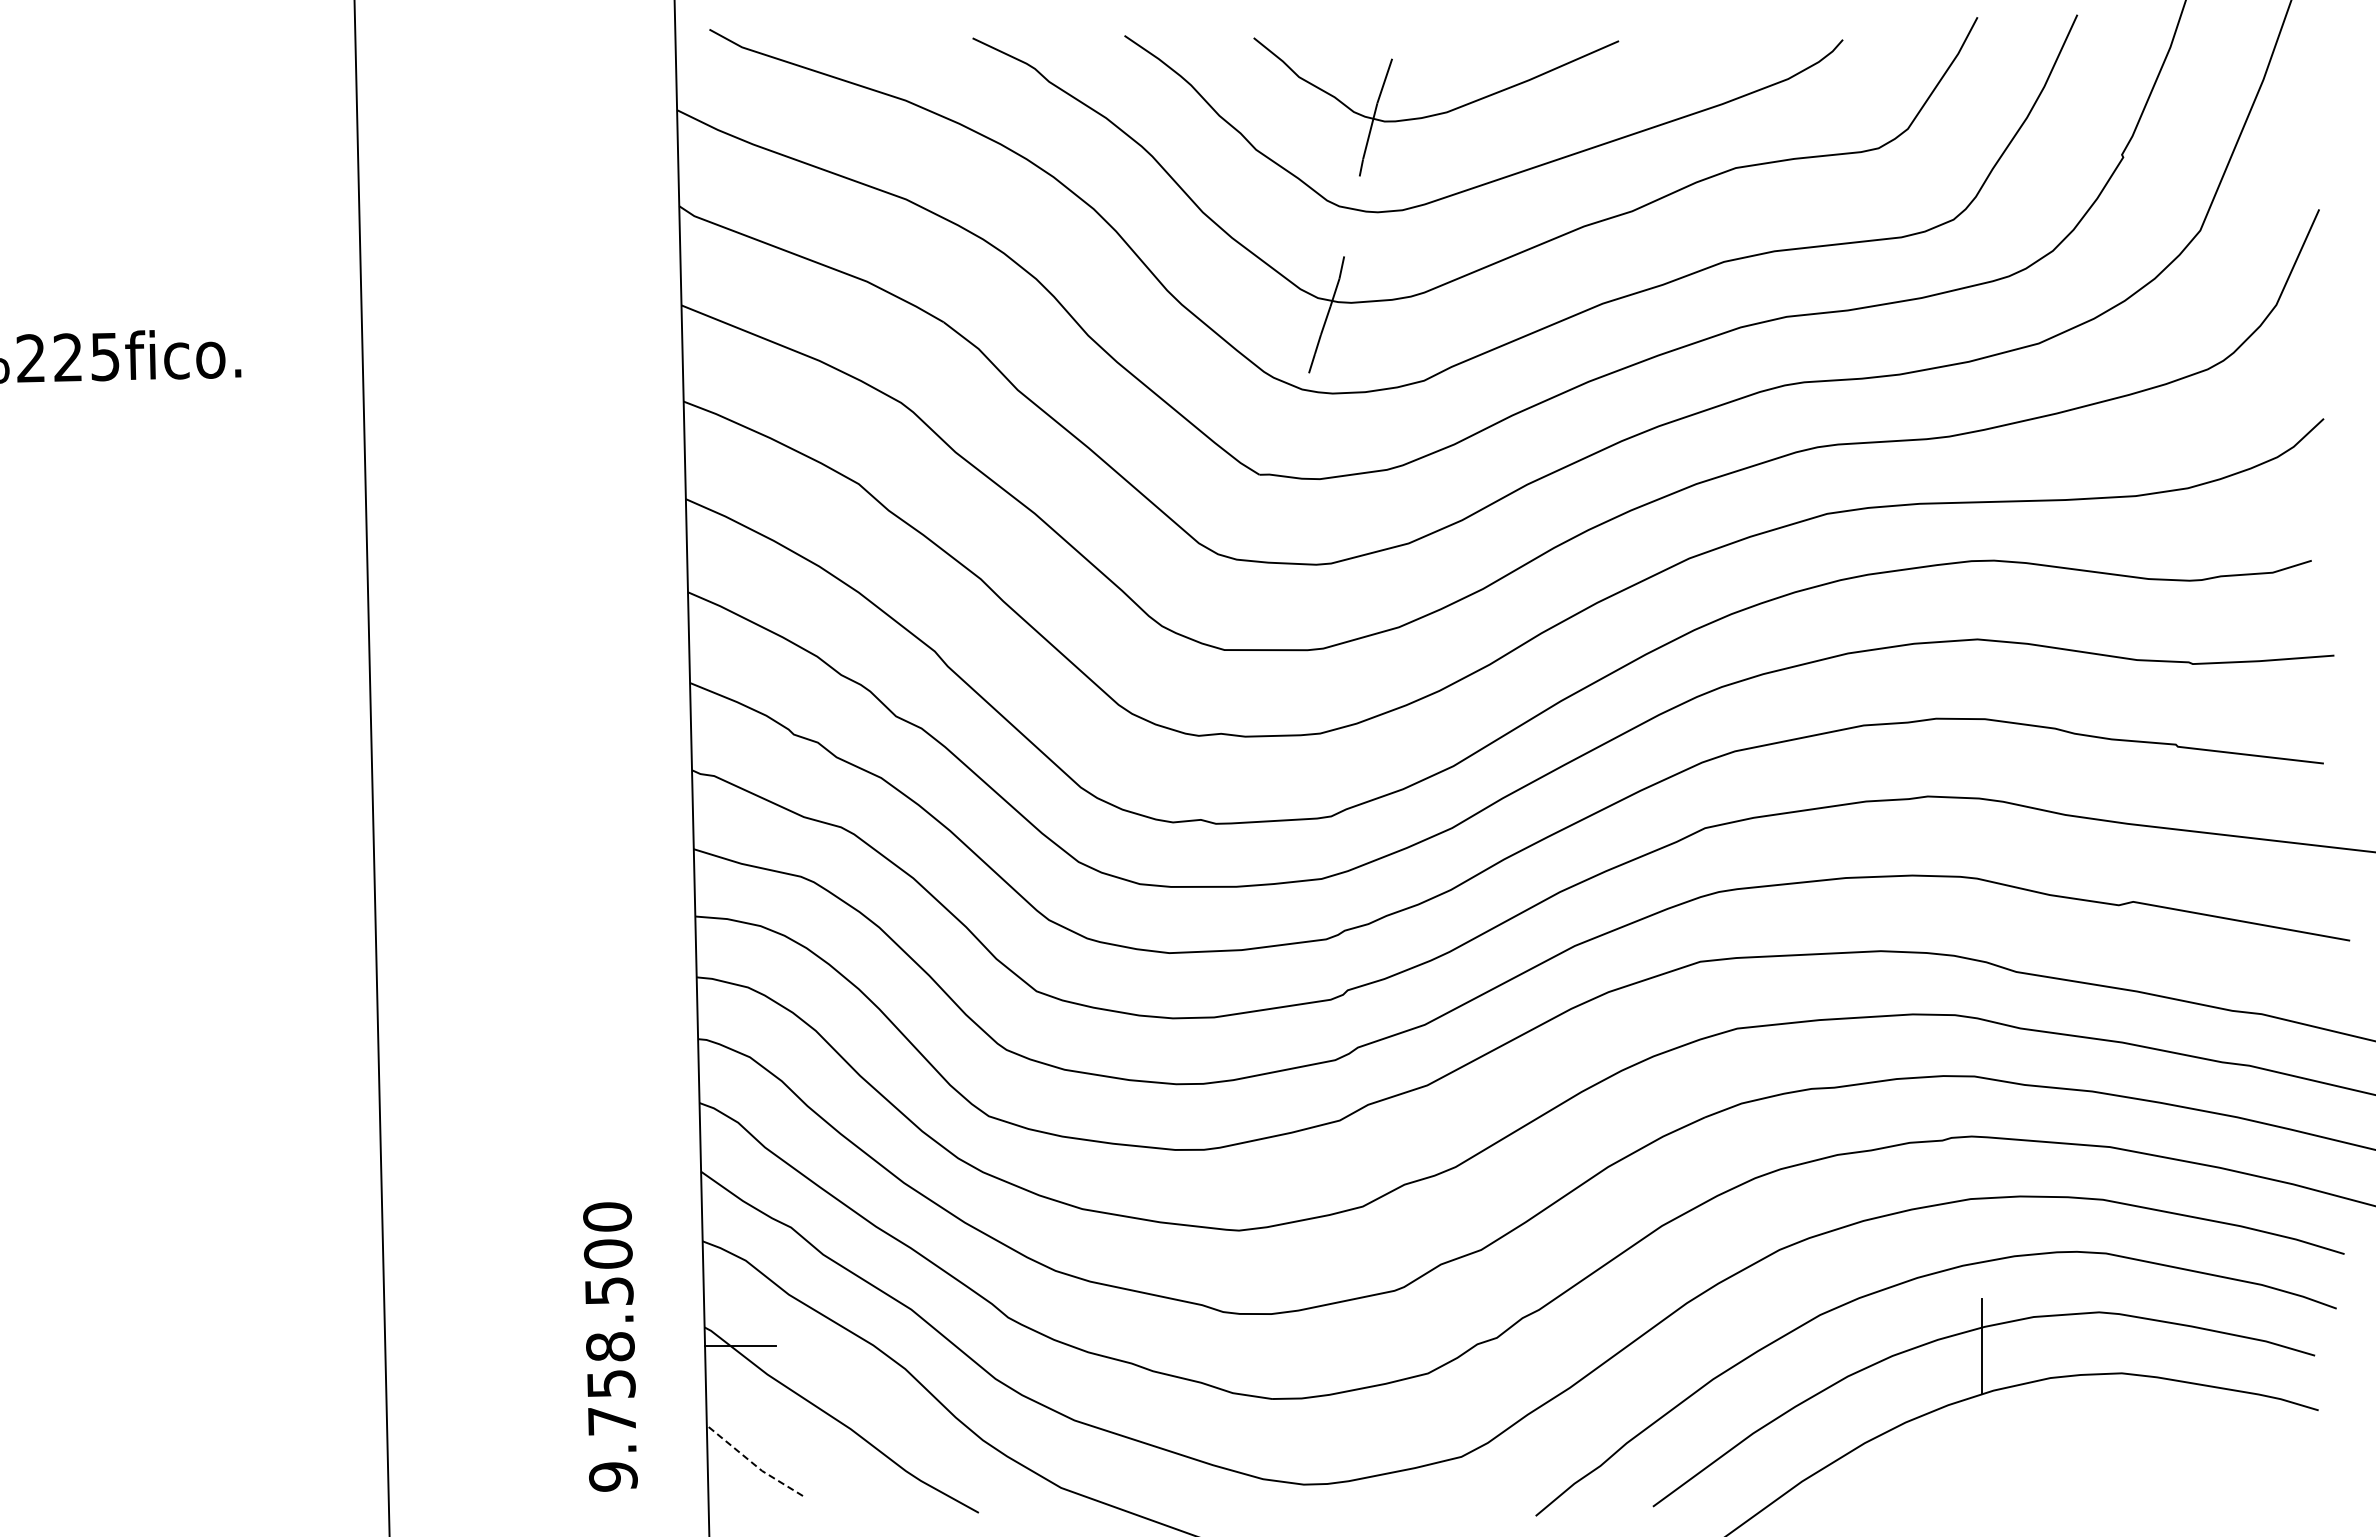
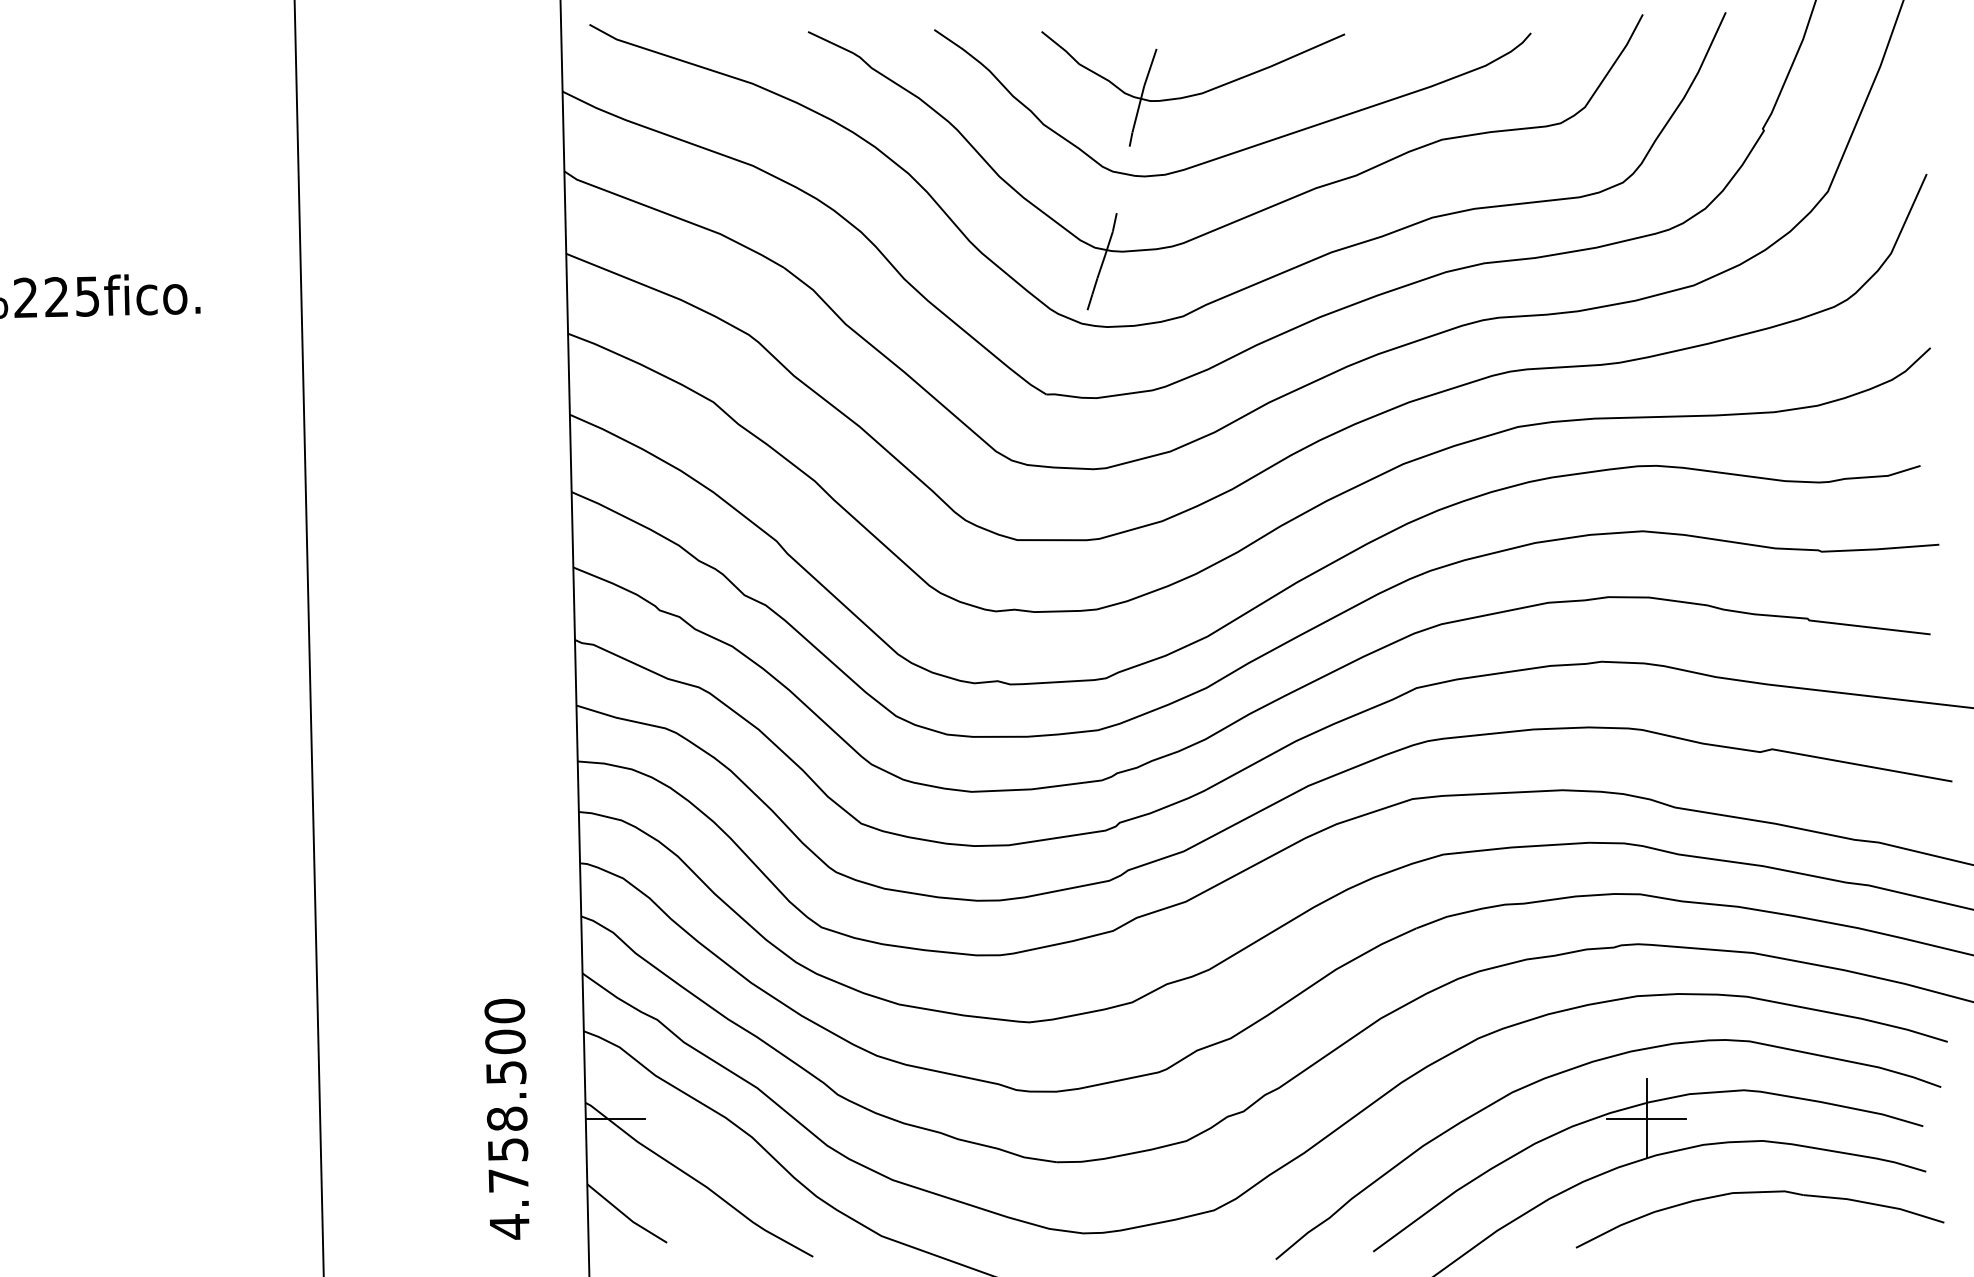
line: (1981, 1346) -> (1646, 1118), added
part: (2113, 1436) -> (1755, 1193), added
line: (752, 1463) -> (625, 1215), dashed -> solid
text: (613, 1476) -> (509, 1226), 9.758.500 -> 4.758.500

